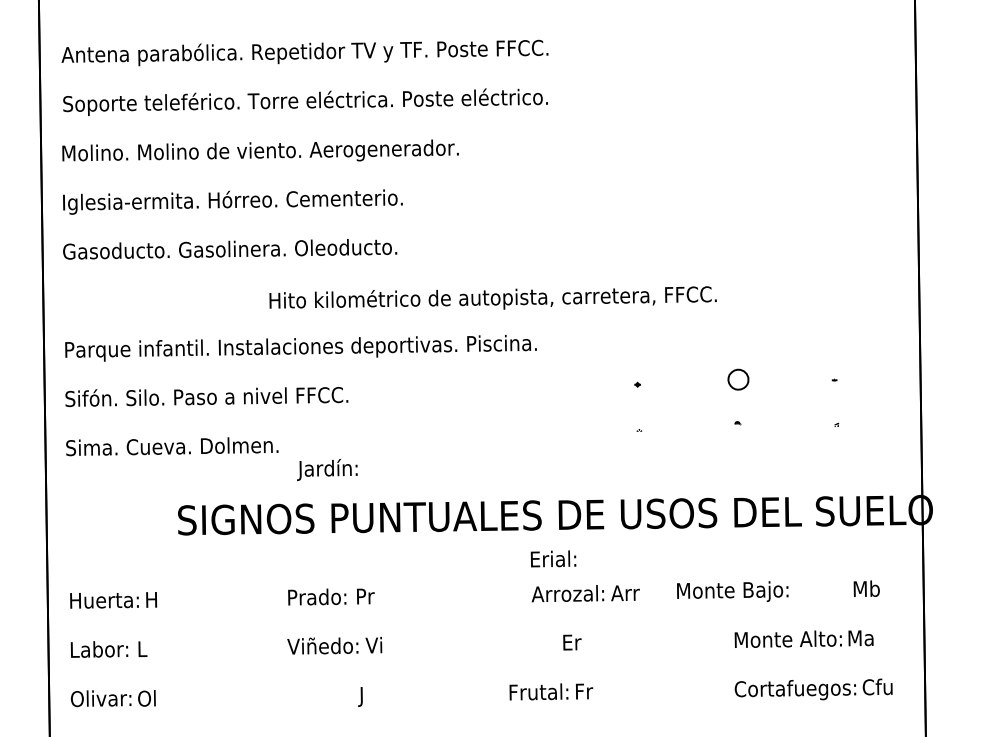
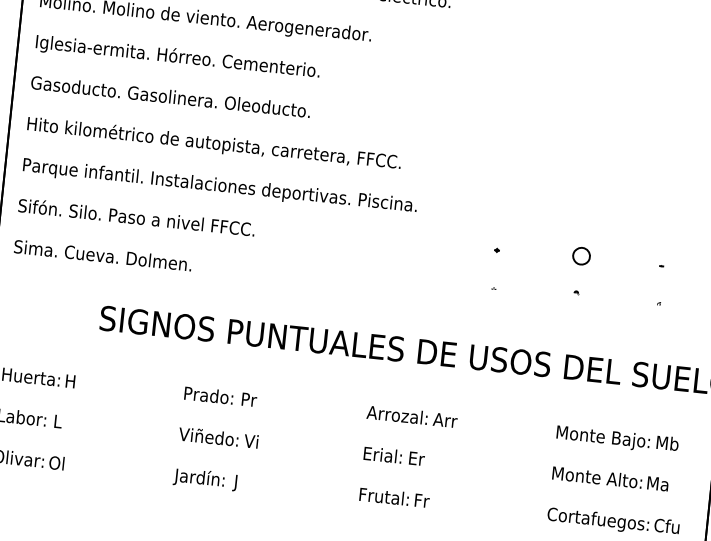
text: (492, 297) -> (213, 142), moved
text: (327, 469) -> (199, 478), moved
text: (553, 558) -> (382, 454), moved
text: (732, 591) -> (603, 437), moved
text: (585, 593) -> (411, 416), moved

